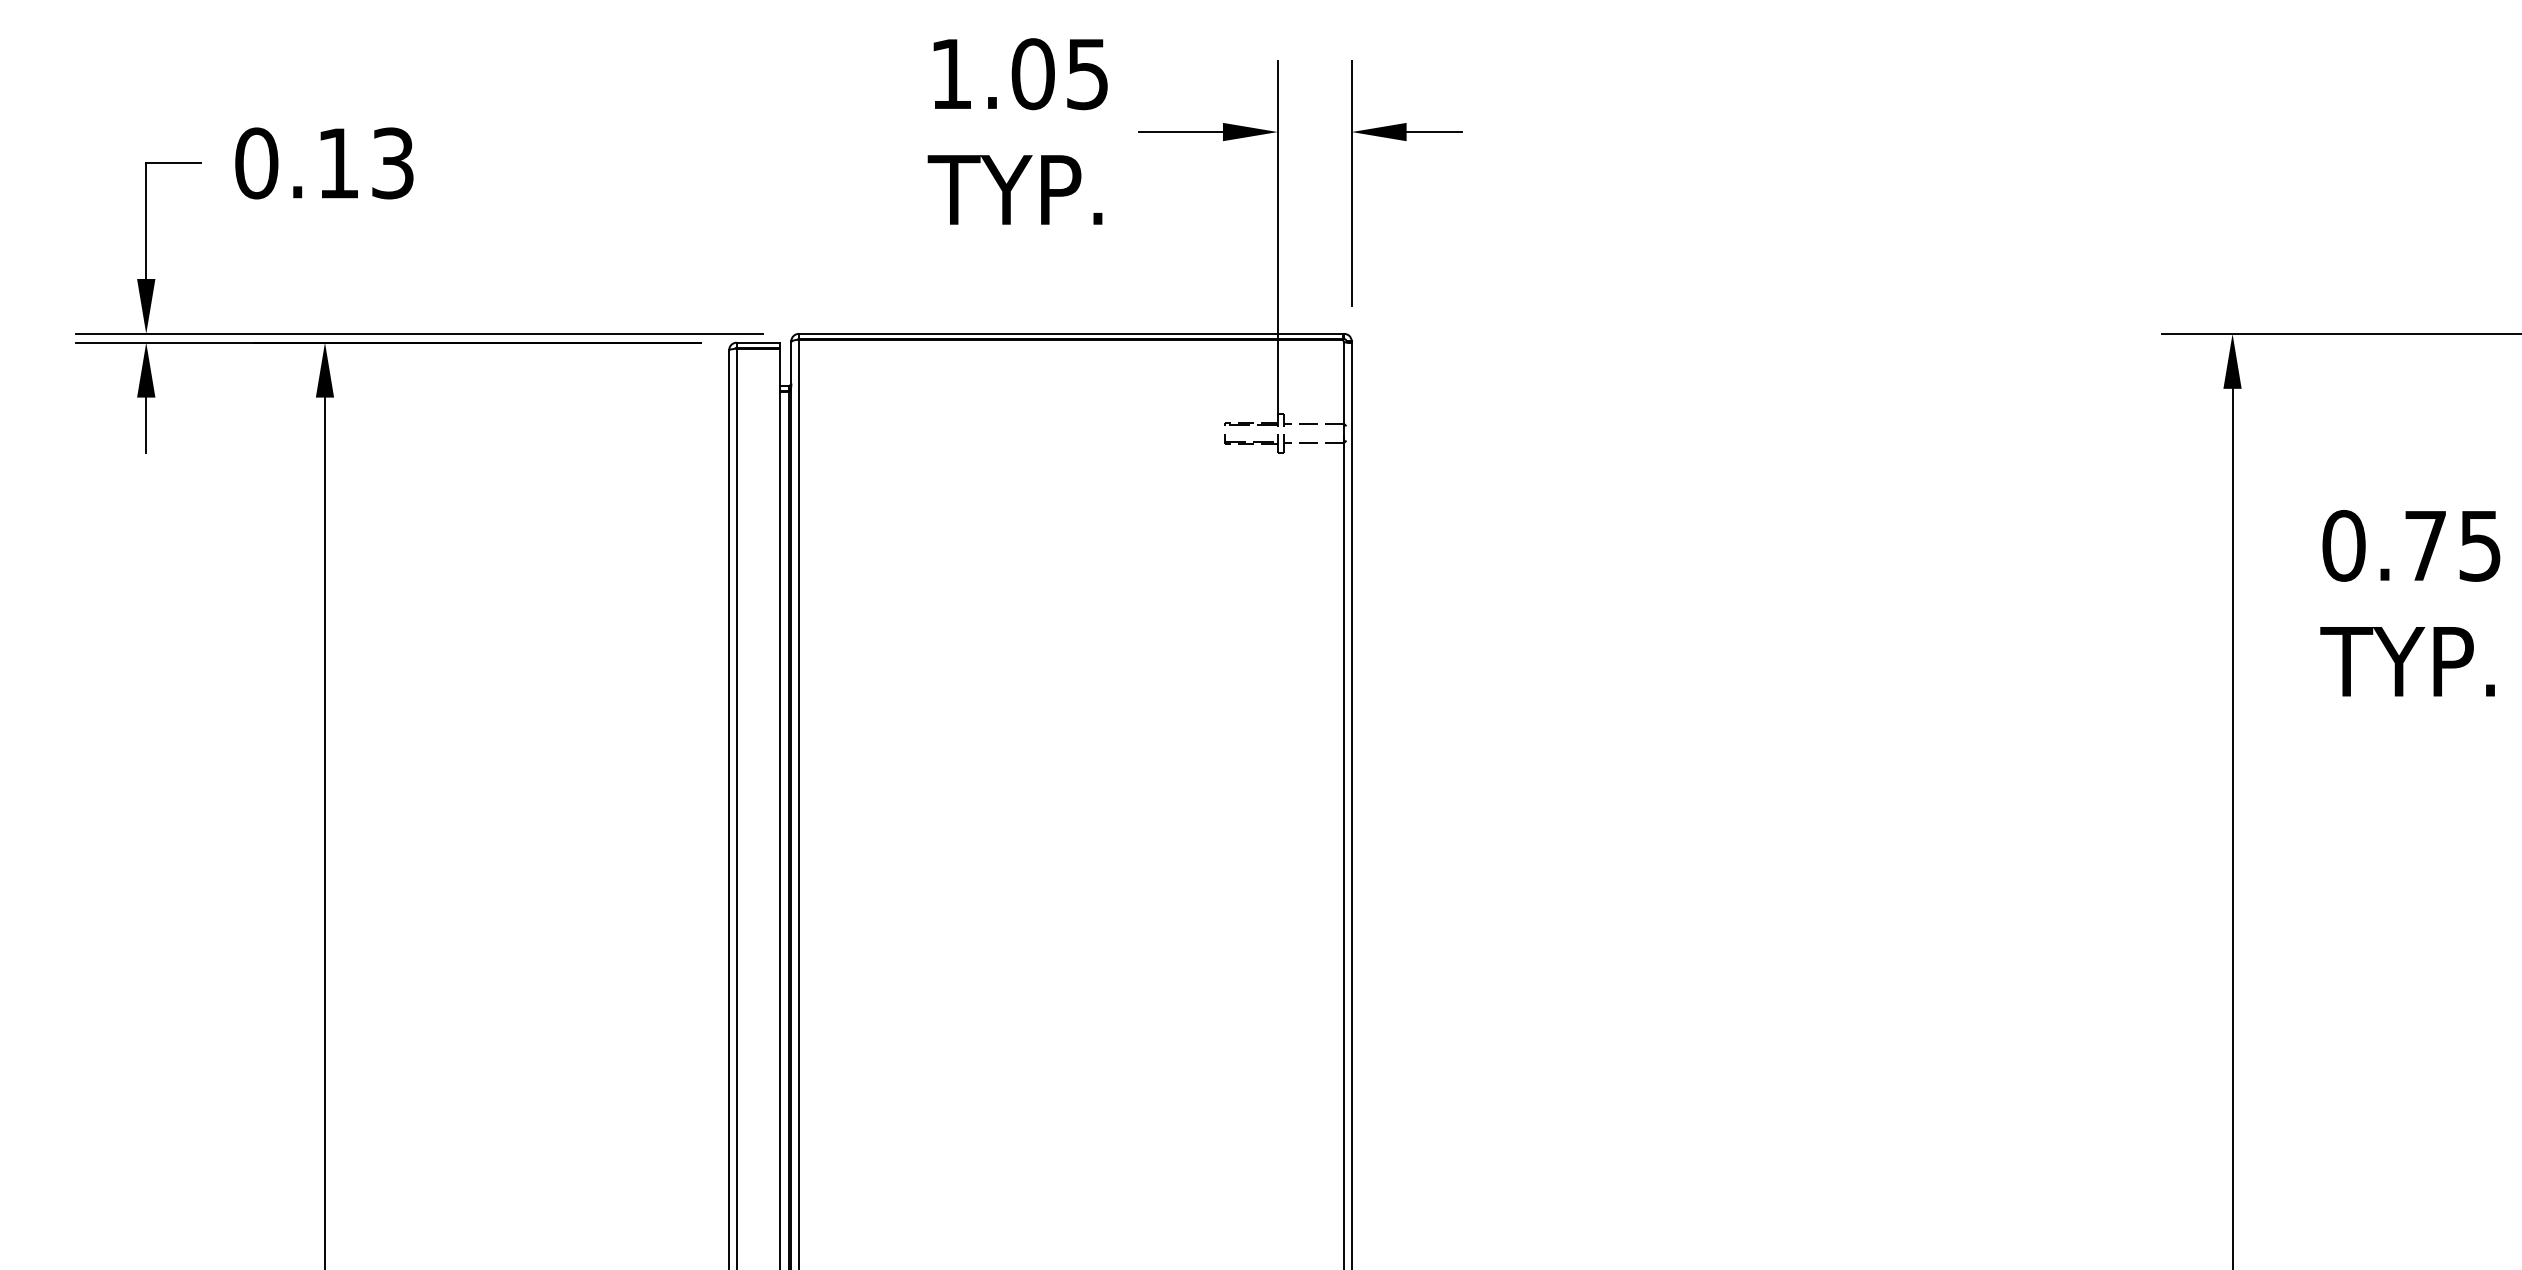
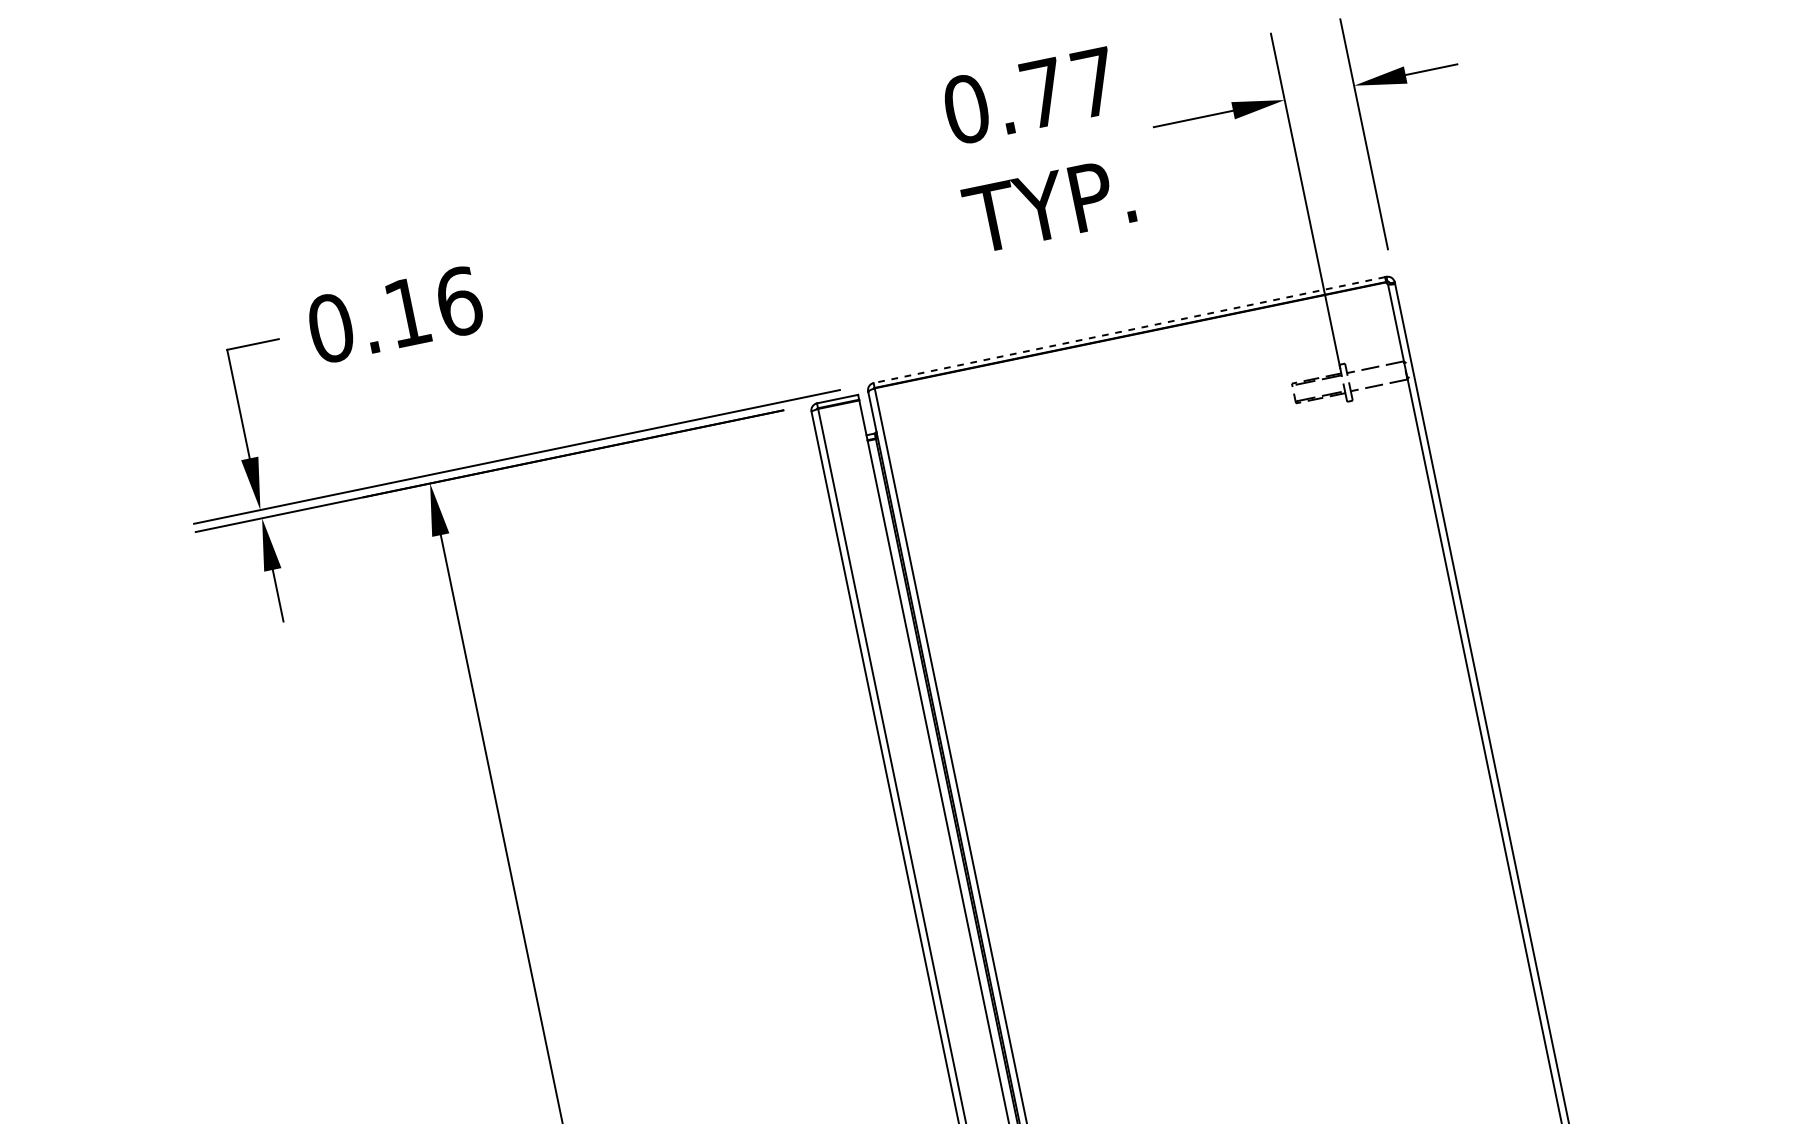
text: (1018, 74) -> (1029, 96), 1.05 -> 0.77
text: (393, 163) -> (459, 301), 0.13 -> 0.16
line: (1070, 333) -> (1129, 329), solid -> dashed

